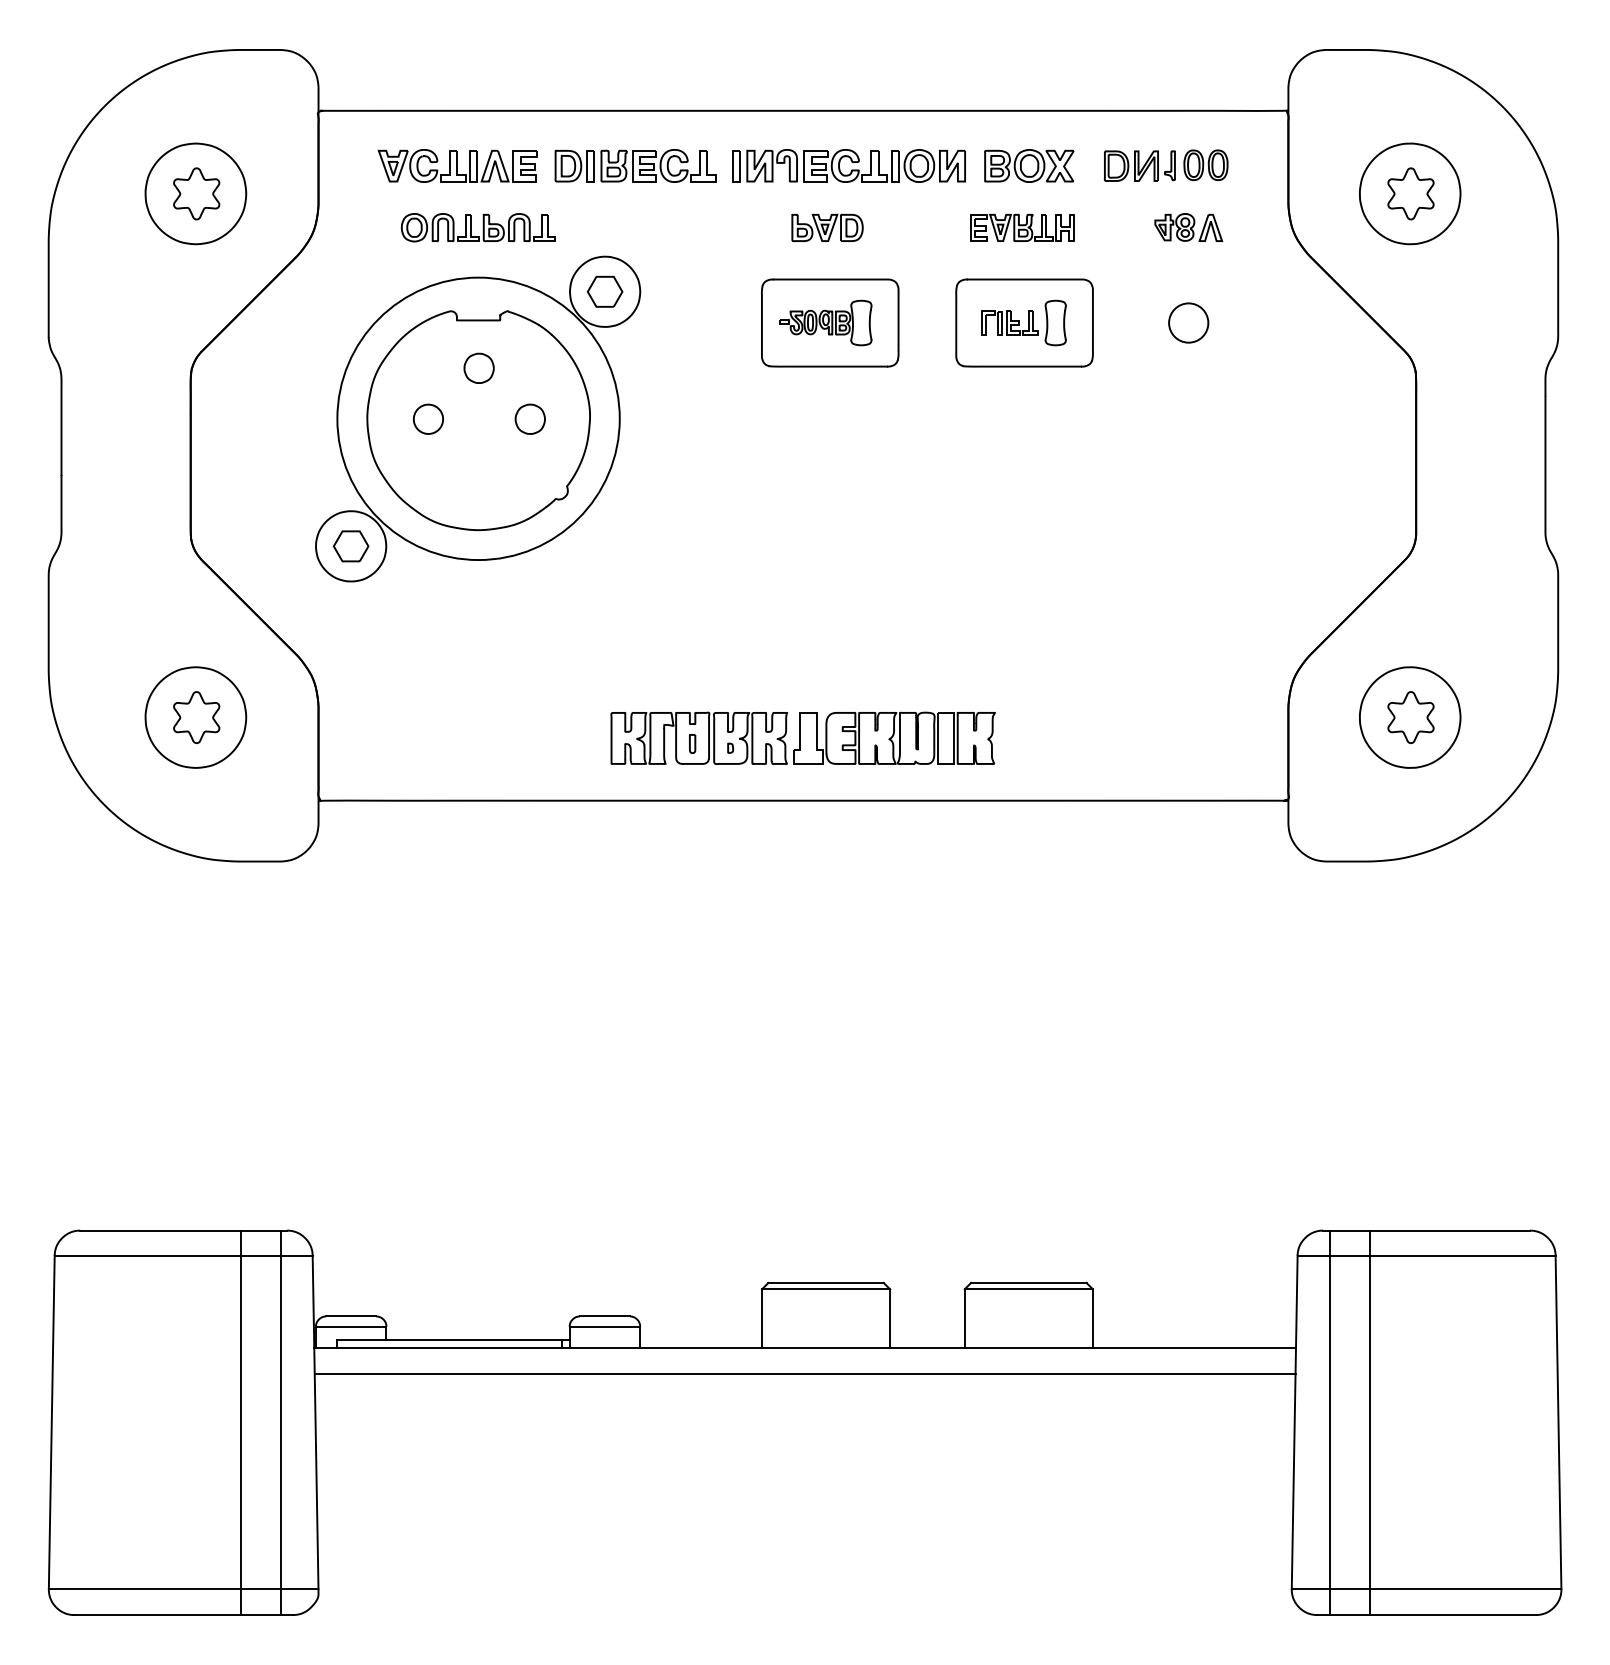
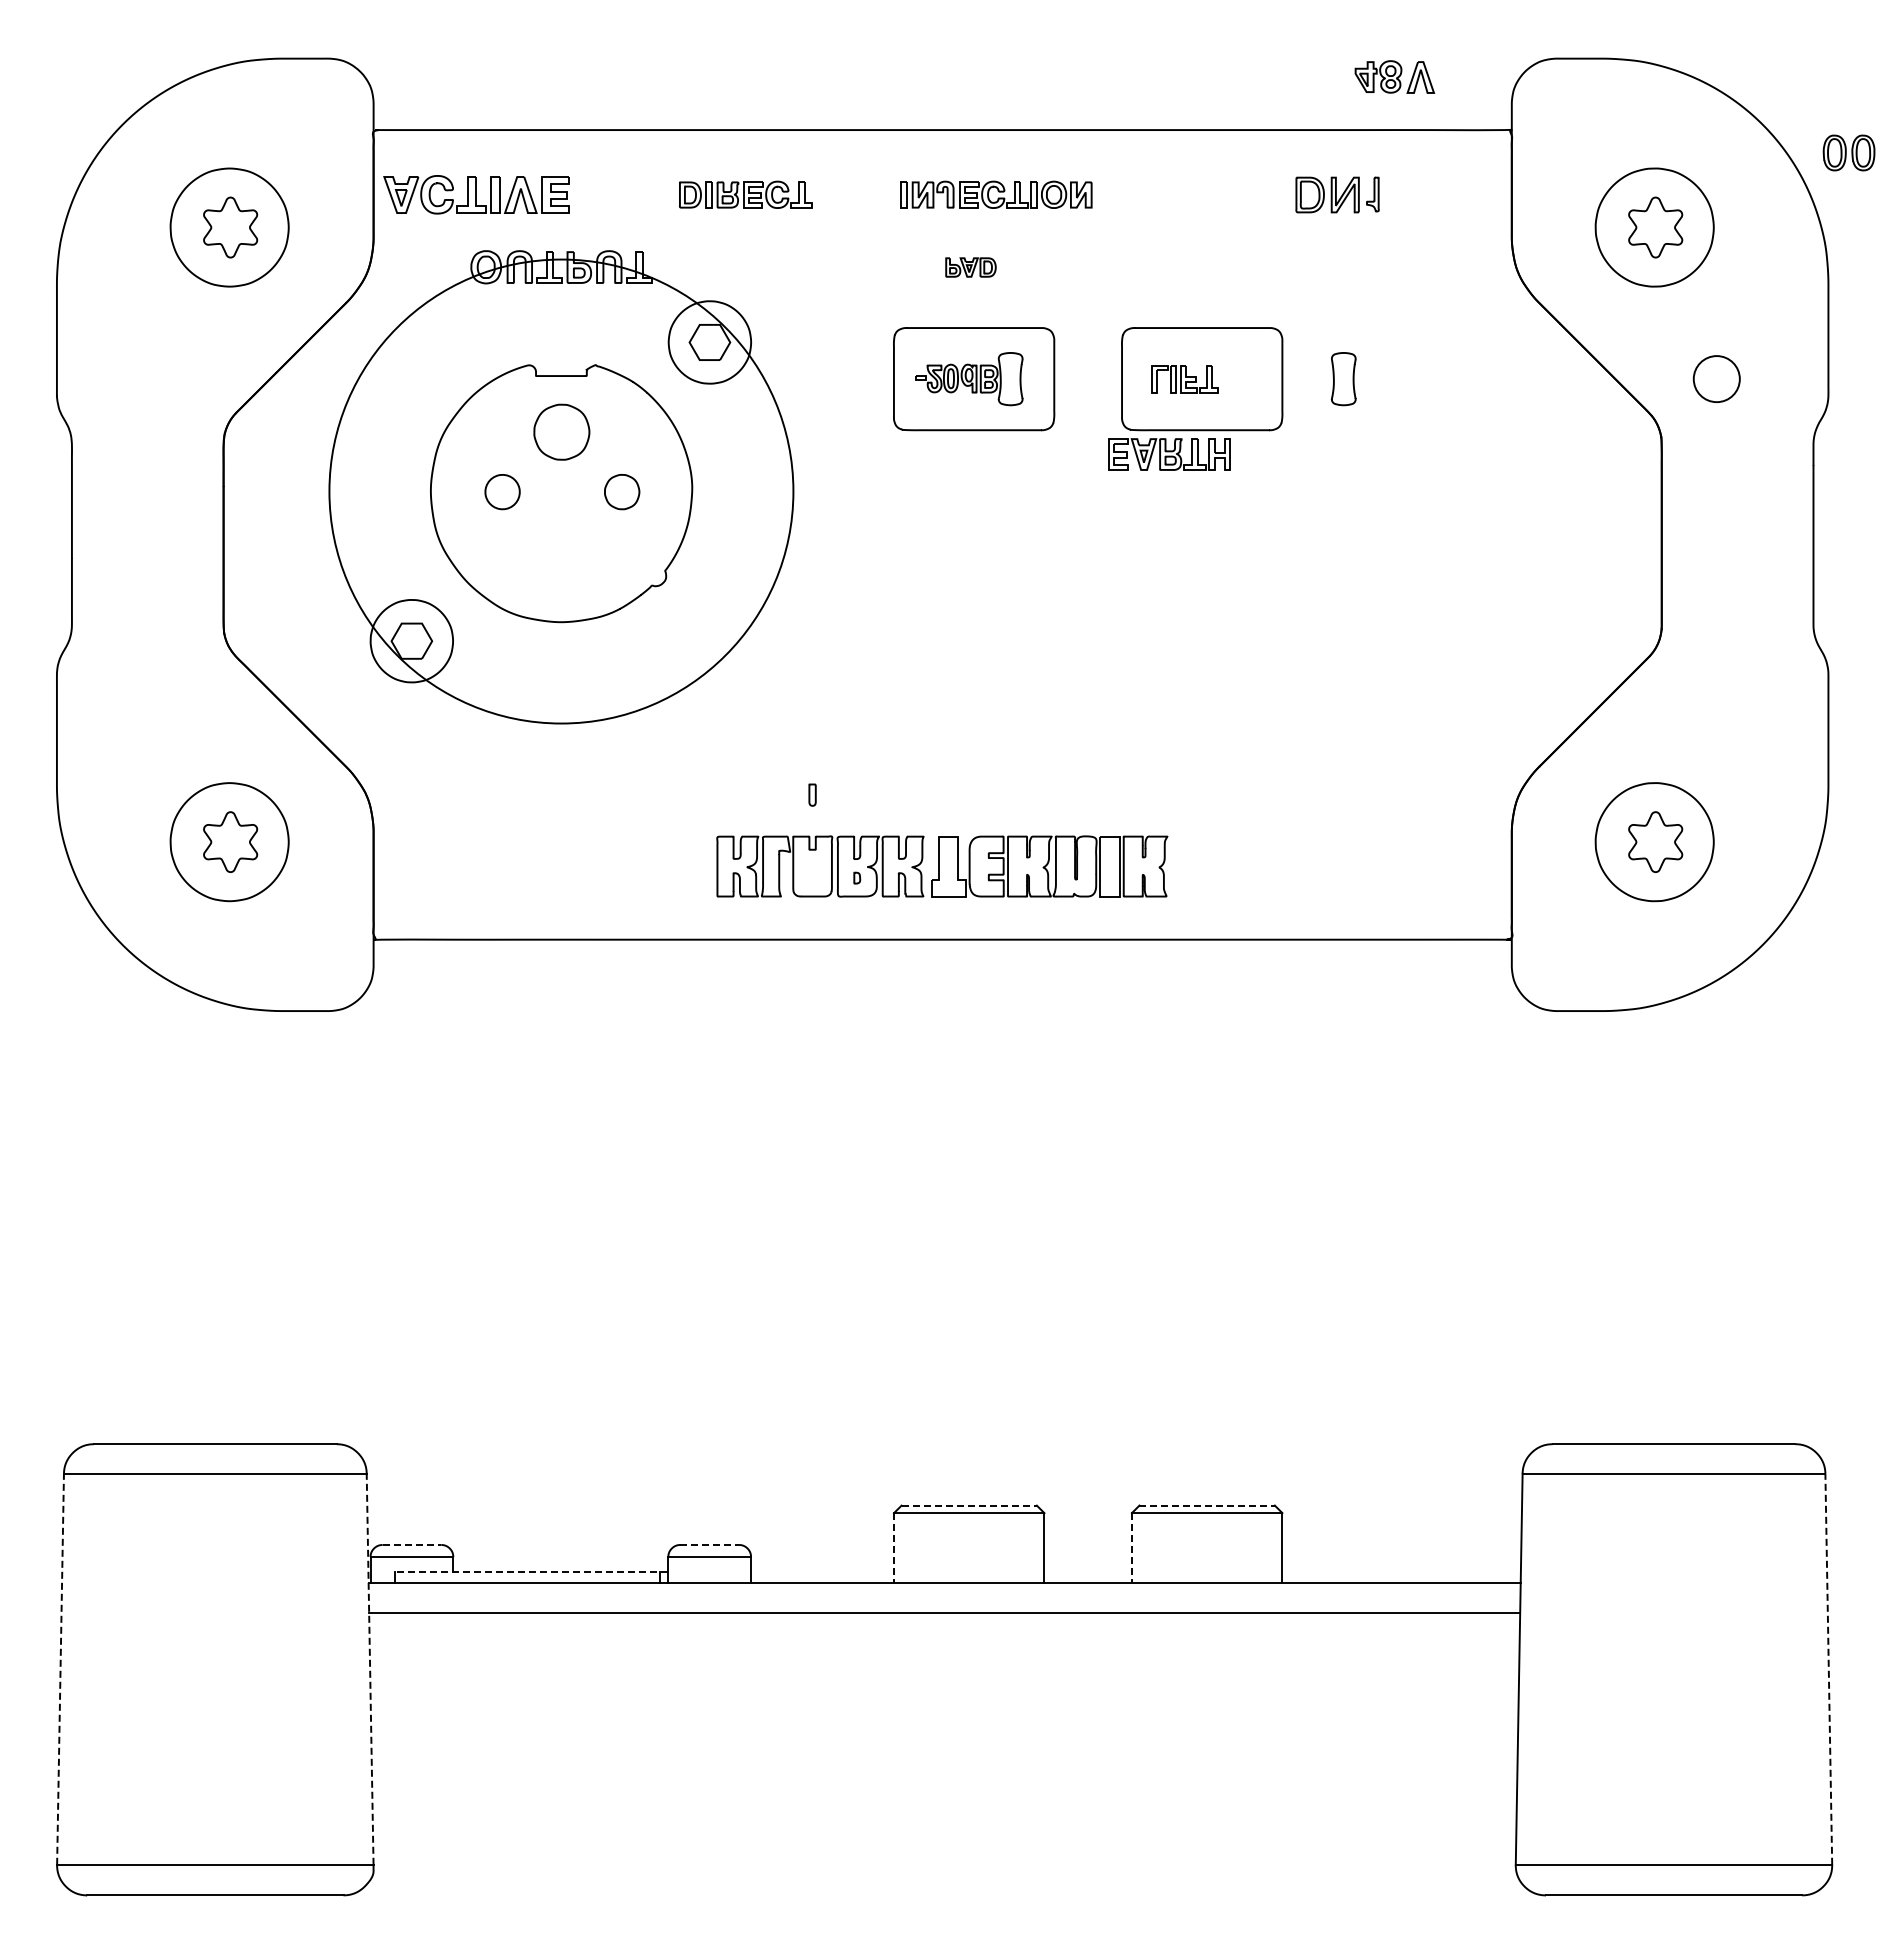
part: (1205, 164) -> (1848, 152), moved
part: (457, 165) -> (476, 194), moved
part: (635, 165) -> (745, 194), size x0.7
part: (849, 165) -> (996, 194), size x0.7
part: (1029, 165) -> (1207, 194), removed
part: (827, 227) -> (970, 267), size x0.6
part: (1022, 227) -> (1169, 454), moved
part: (1188, 227) -> (1394, 76), moved
circle: (1188, 322) -> (1716, 378), moved
part: (1055, 323) -> (1343, 379), moved
part: (479, 368) -> (562, 432), size x1.6
circle: (478, 418) -> (561, 491), size x1.4
part: (692, 743) -> (812, 794), moved
line: (826, 1282) -> (969, 1505), solid -> dashed
line: (1029, 1282) -> (1207, 1505), solid -> dashed
line: (351, 1316) -> (412, 1544), solid -> dashed
line: (605, 1316) -> (710, 1544), solid -> dashed
line: (762, 1318) -> (894, 1547), solid -> dashed
line: (964, 1318) -> (1131, 1547), solid -> dashed
line: (453, 1339) -> (531, 1572), solid -> dashed
line: (51, 1422) -> (60, 1669), solid -> dashed
line: (240, 1422) -> (282, 1669), removed
line: (280, 1422) -> (328, 1669), removed
line: (315, 1422) -> (370, 1669), solid -> dashed
line: (1329, 1422) -> (1560, 1669), removed
line: (1369, 1422) -> (1607, 1669), removed
line: (1558, 1422) -> (1828, 1669), solid -> dashed

